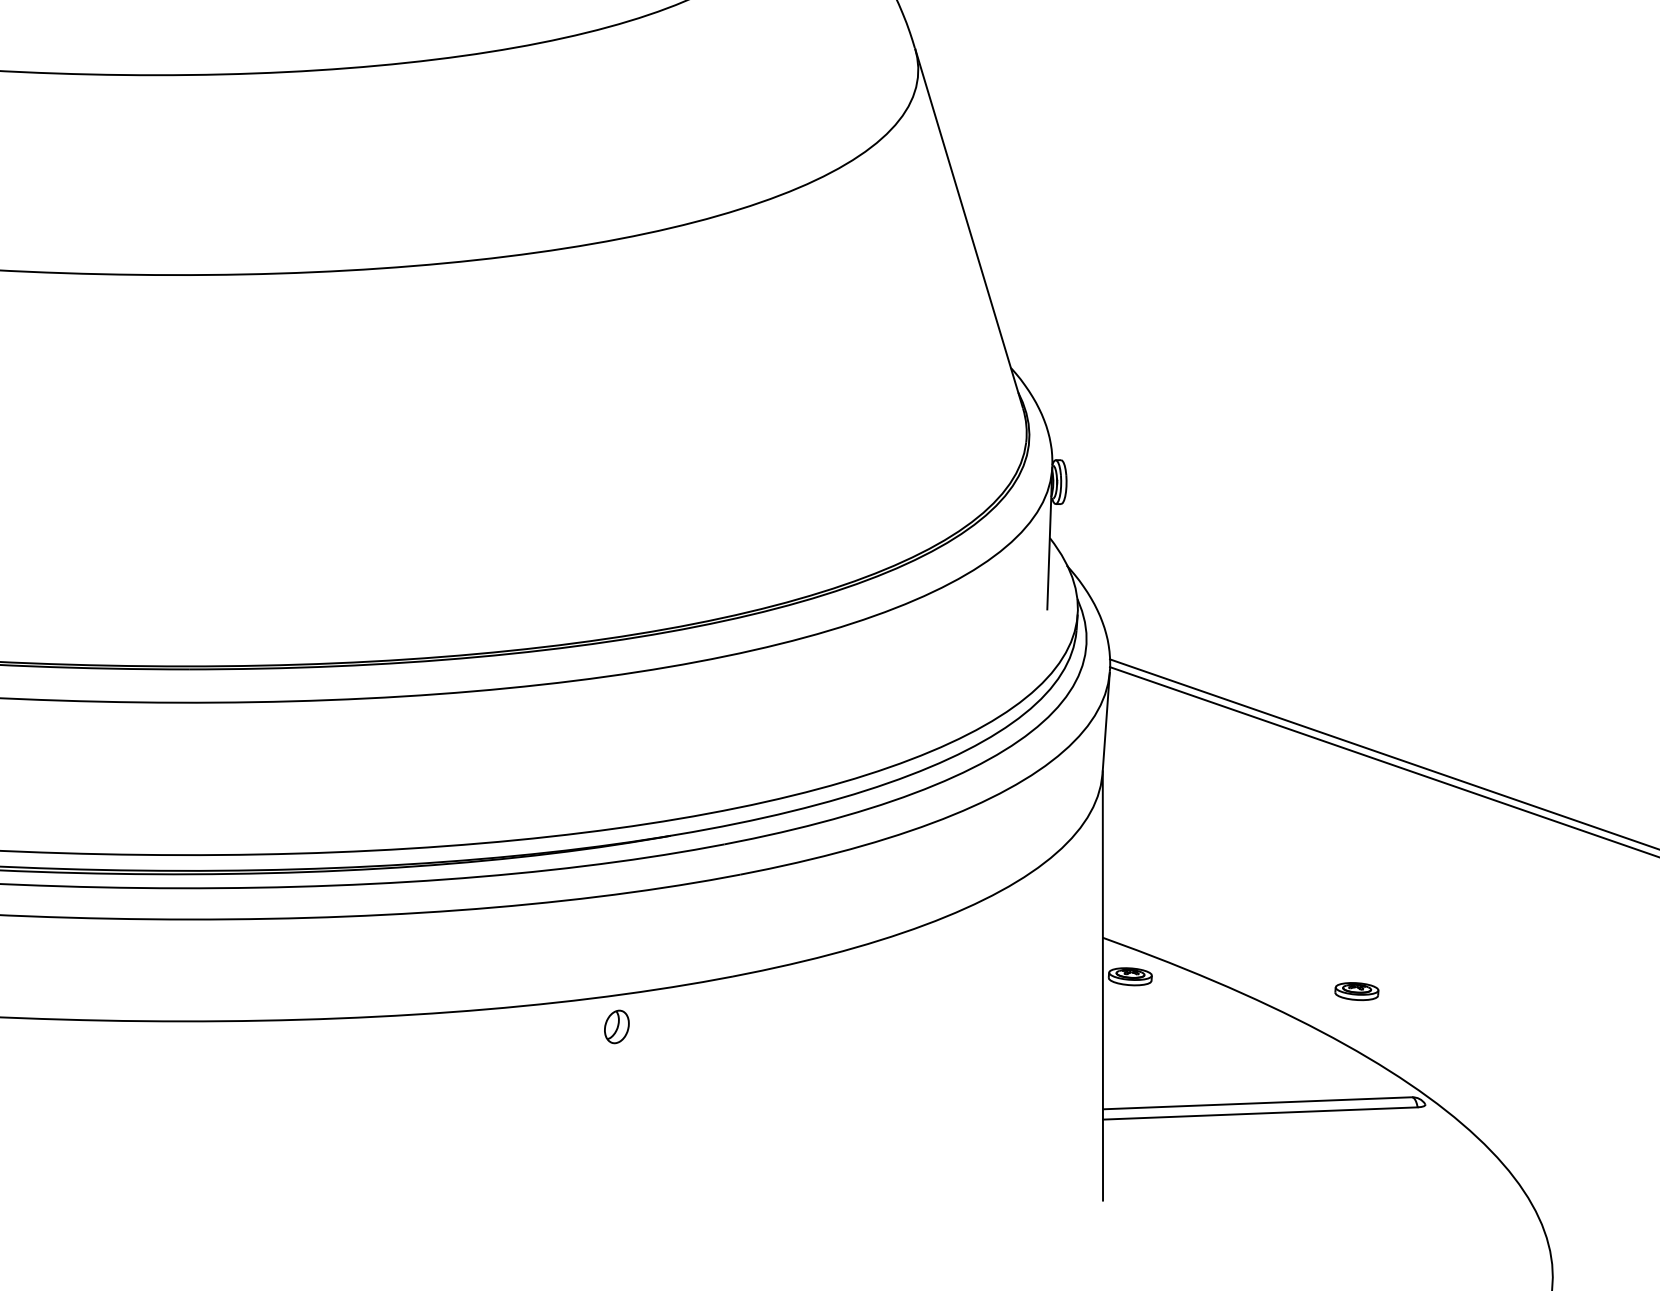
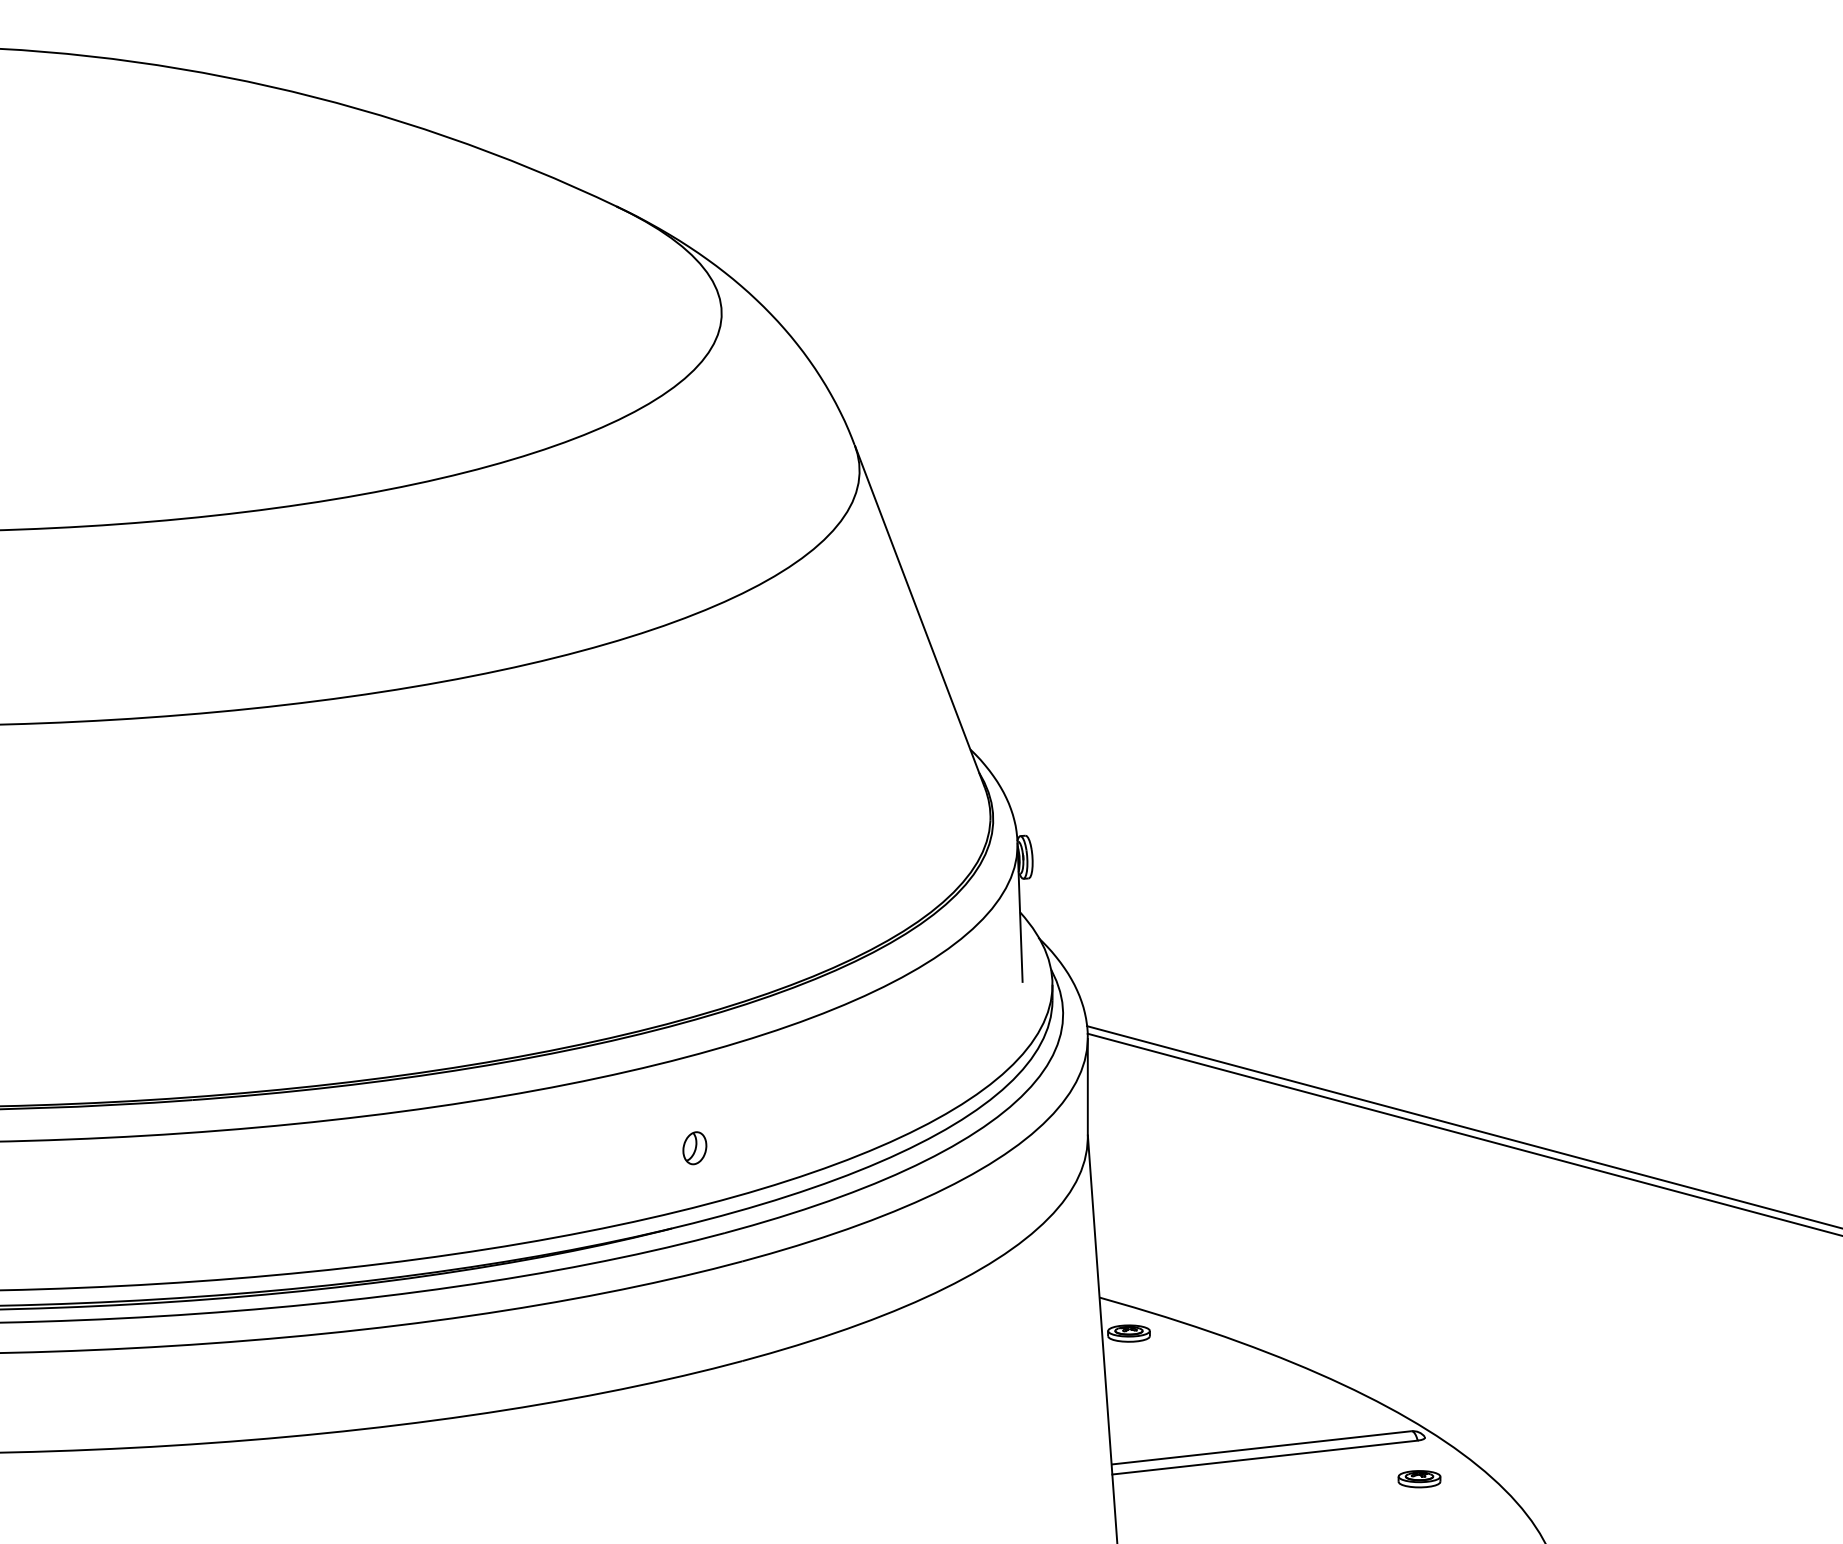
part: (1356, 991) -> (1419, 1479), moved
part: (616, 1027) -> (694, 1148), moved

